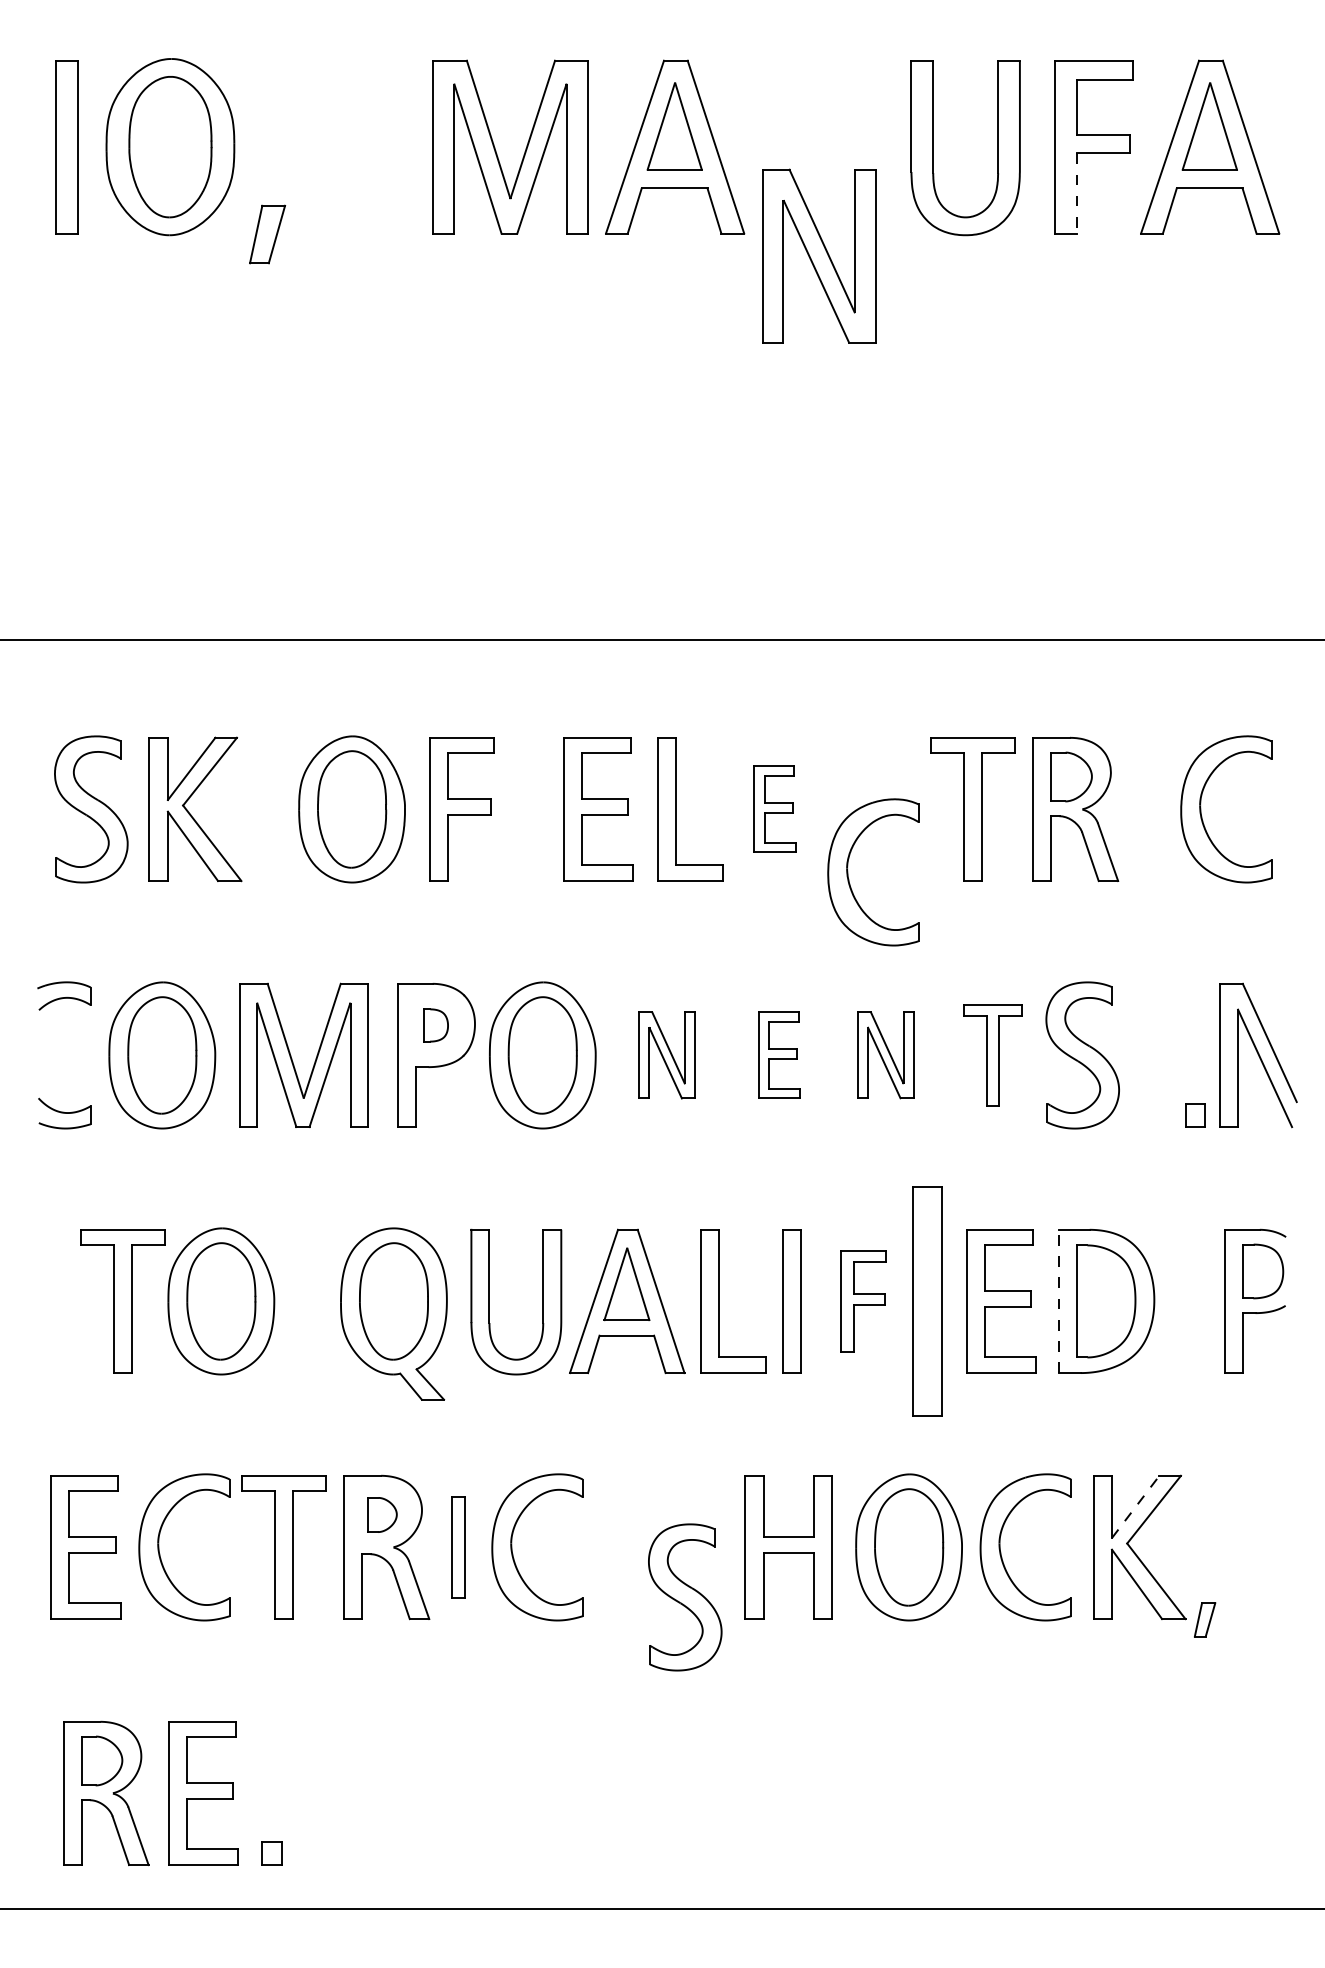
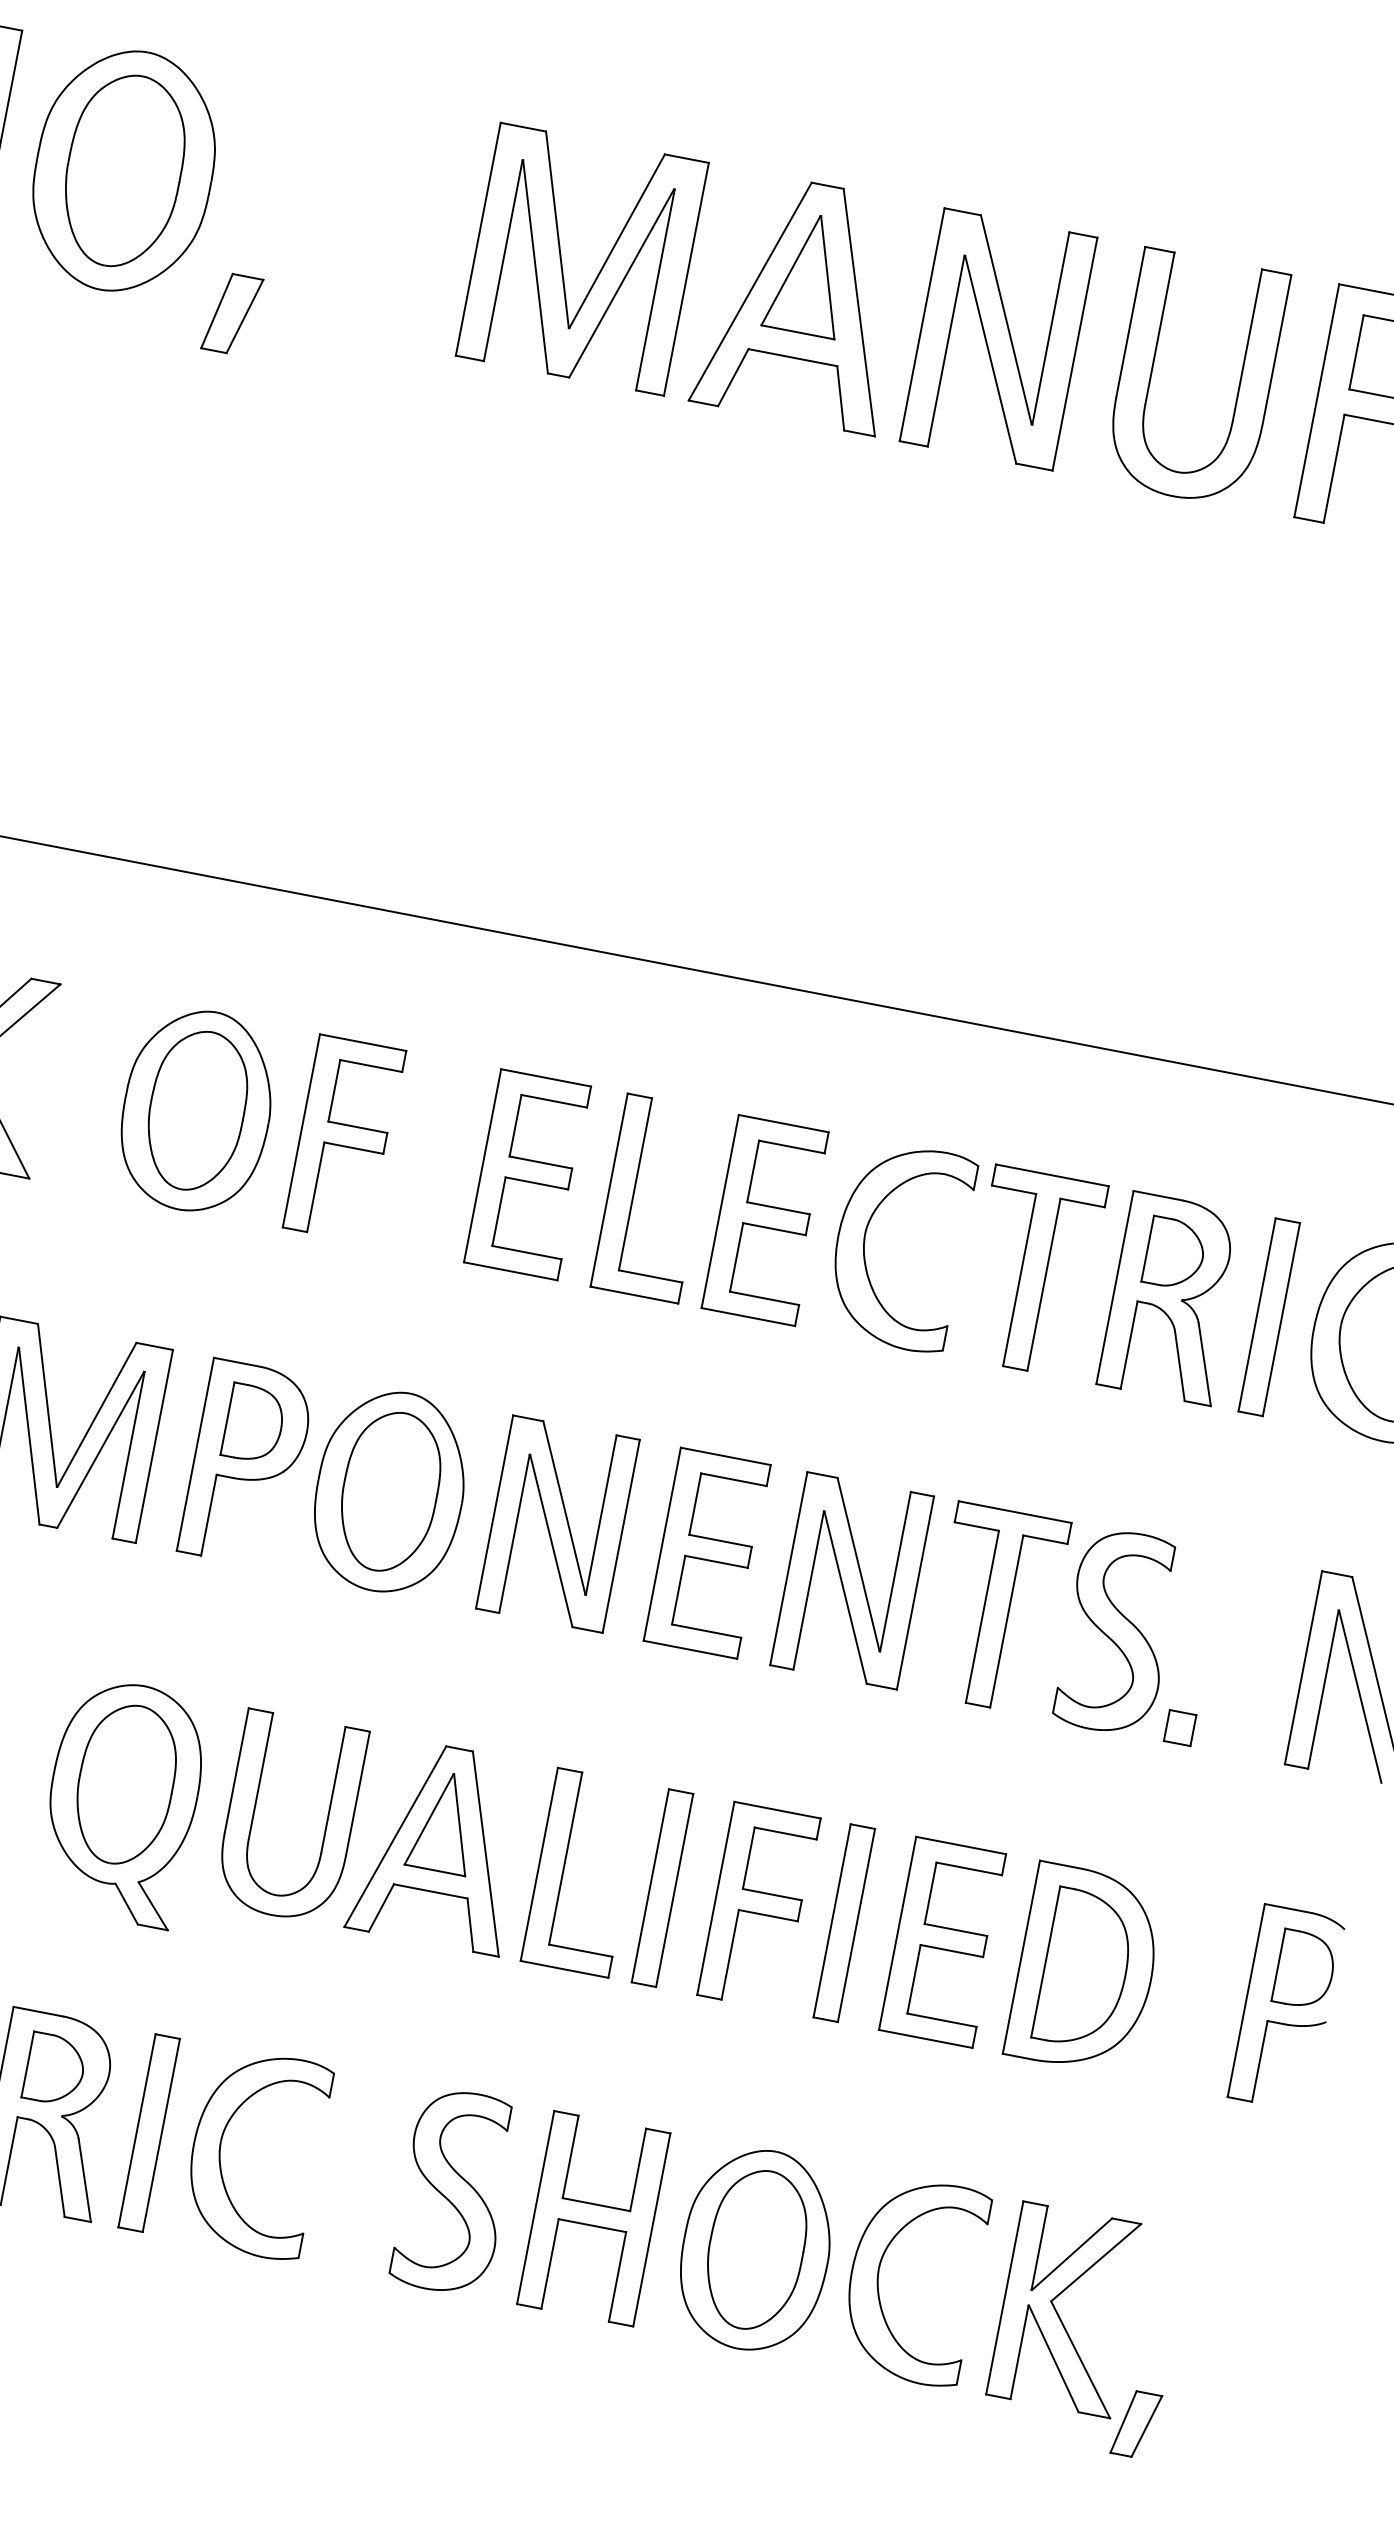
line: (1077, 193) -> (1334, 468), dashed -> solid
part: (819, 255) -> (999, 338), moved
part: (774, 809) -> (766, 1220), size x1.67
part: (1147, 809) -> (1269, 1317), added
part: (848, 872) -> (866, 1239), moved
part: (435, 1025) -> (253, 1423), size x1.67
part: (885, 1054) -> (852, 1579), size x1.67
part: (666, 1055) -> (556, 1524), size x1.67
part: (779, 1055) -> (709, 1553), size x1.67
part: (992, 1055) -> (996, 1608), size x1.43
part: (1195, 1115) -> (1180, 1727), moved
part: (863, 1301) -> (758, 1906), size x1.43
part: (926, 1301) -> (843, 1923), size x0.62
line: (1058, 1301) -> (1021, 1957), dashed -> solid
line: (1136, 1506) -> (1073, 2253), dashed -> solid
part: (382, 1514) -> (55, 2068), size x1.43
part: (458, 1547) -> (148, 2133), size x1.43
part: (685, 1597) -> (454, 2192), moved
part: (1204, 1619) -> (1135, 2423), size x1.43

